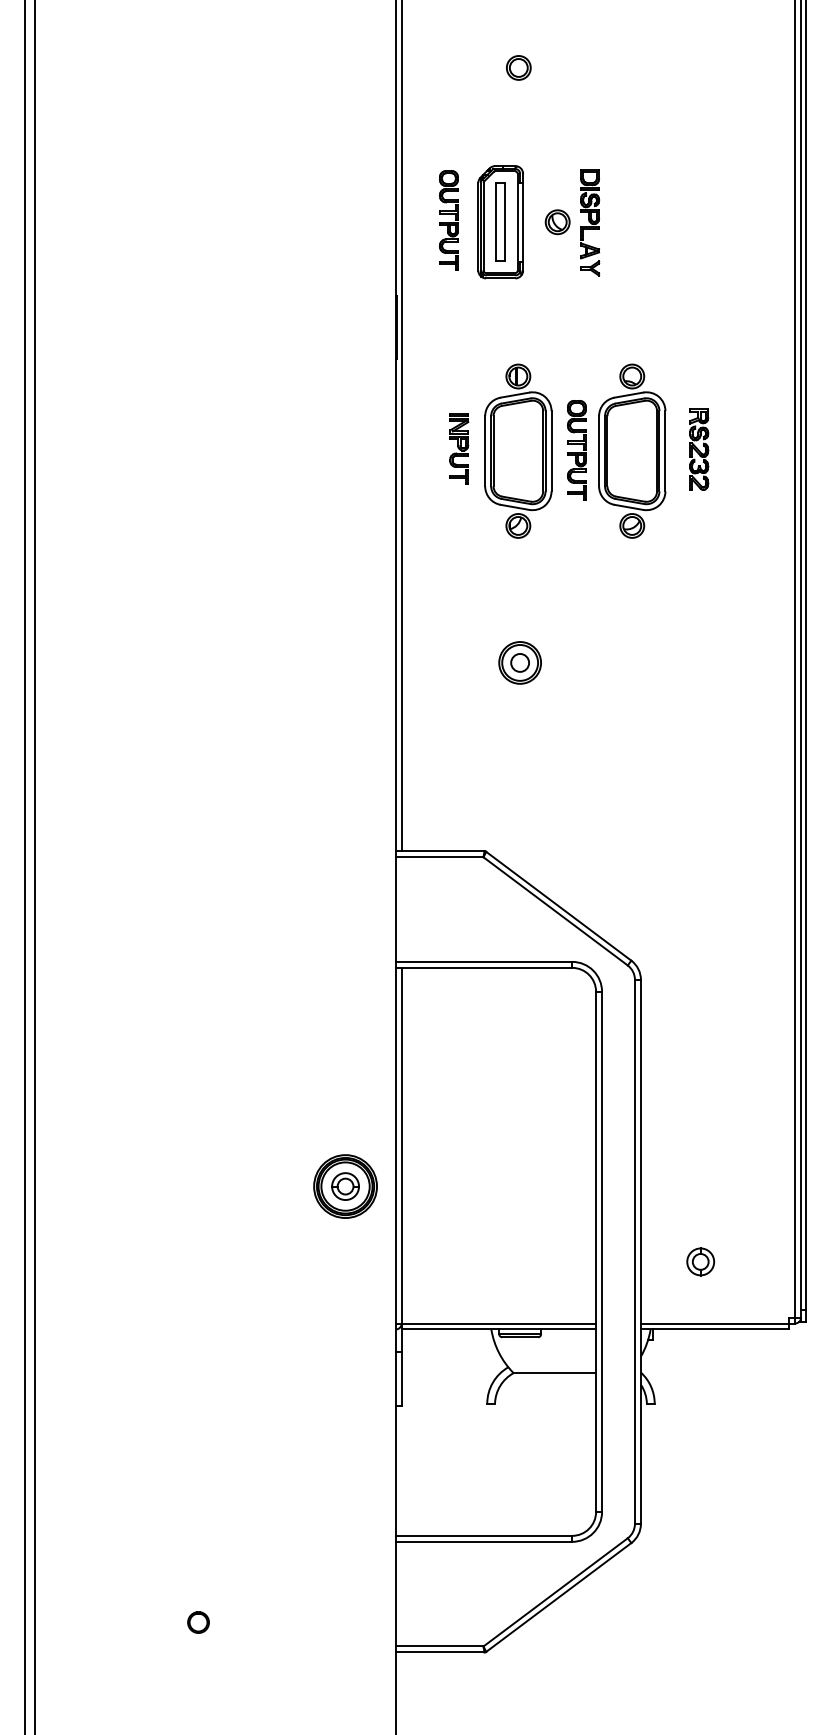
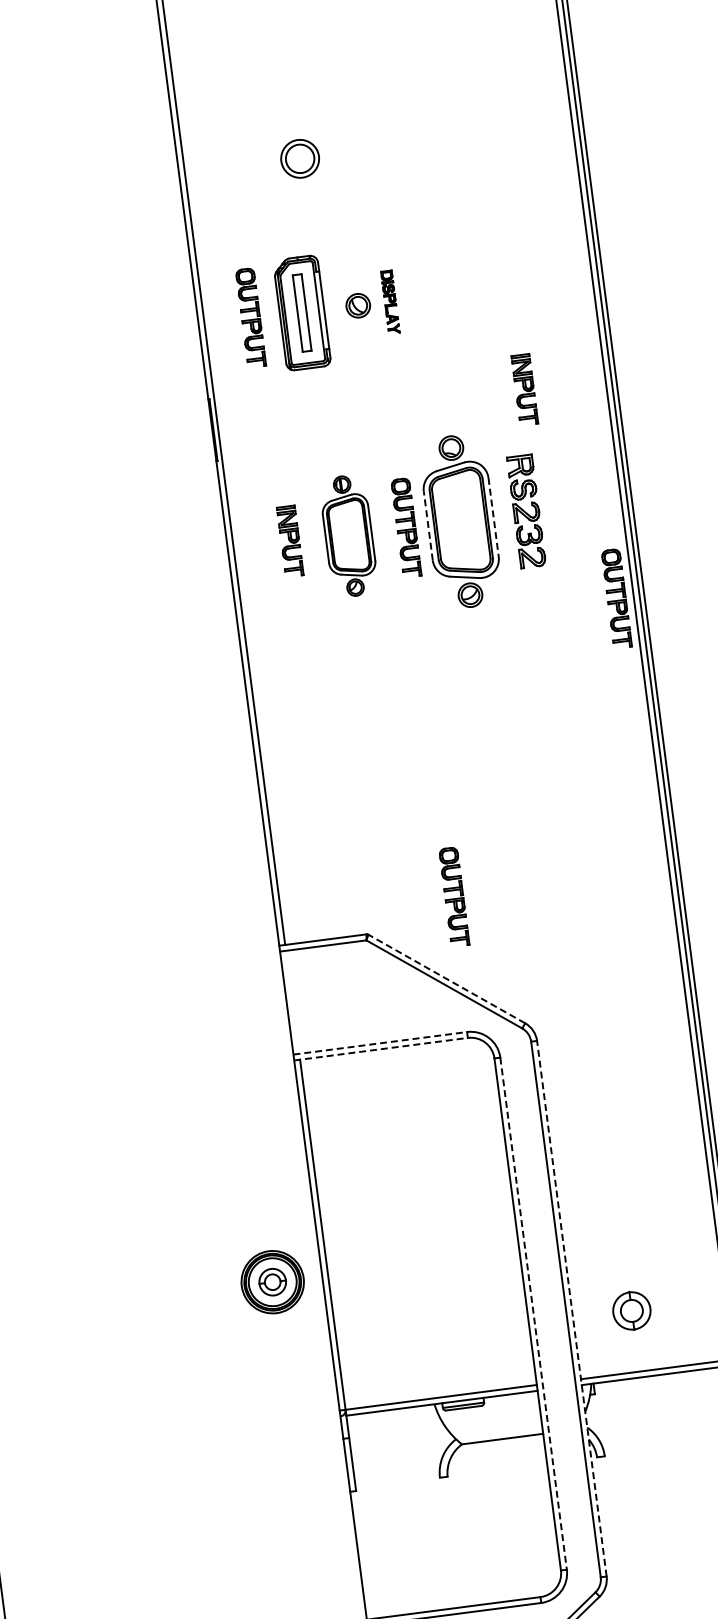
part: (518, 67) -> (299, 158), size x1.6
part: (590, 222) -> (390, 301), size x0.6
part: (713, 327) -> (525, 389), added
part: (699, 449) -> (526, 511), size x1.4
part: (518, 450) -> (348, 535), size x0.7
line: (599, 450) -> (428, 525), solid -> dashed
line: (665, 451) -> (493, 517), solid -> dashed
part: (777, 548) -> (616, 598), added
part: (519, 662) -> (376, 744), removed
part: (576, 825) -> (453, 897), added
line: (558, 906) -> (446, 979), solid -> dashed
line: (484, 961) -> (380, 1042), solid -> dashed
line: (484, 967) -> (381, 1048), solid -> dashed
line: (640, 1251) -> (571, 1308), solid -> dashed
line: (602, 1252) -> (534, 1314), solid -> dashed
part: (700, 1261) -> (631, 1310), size x1.4

